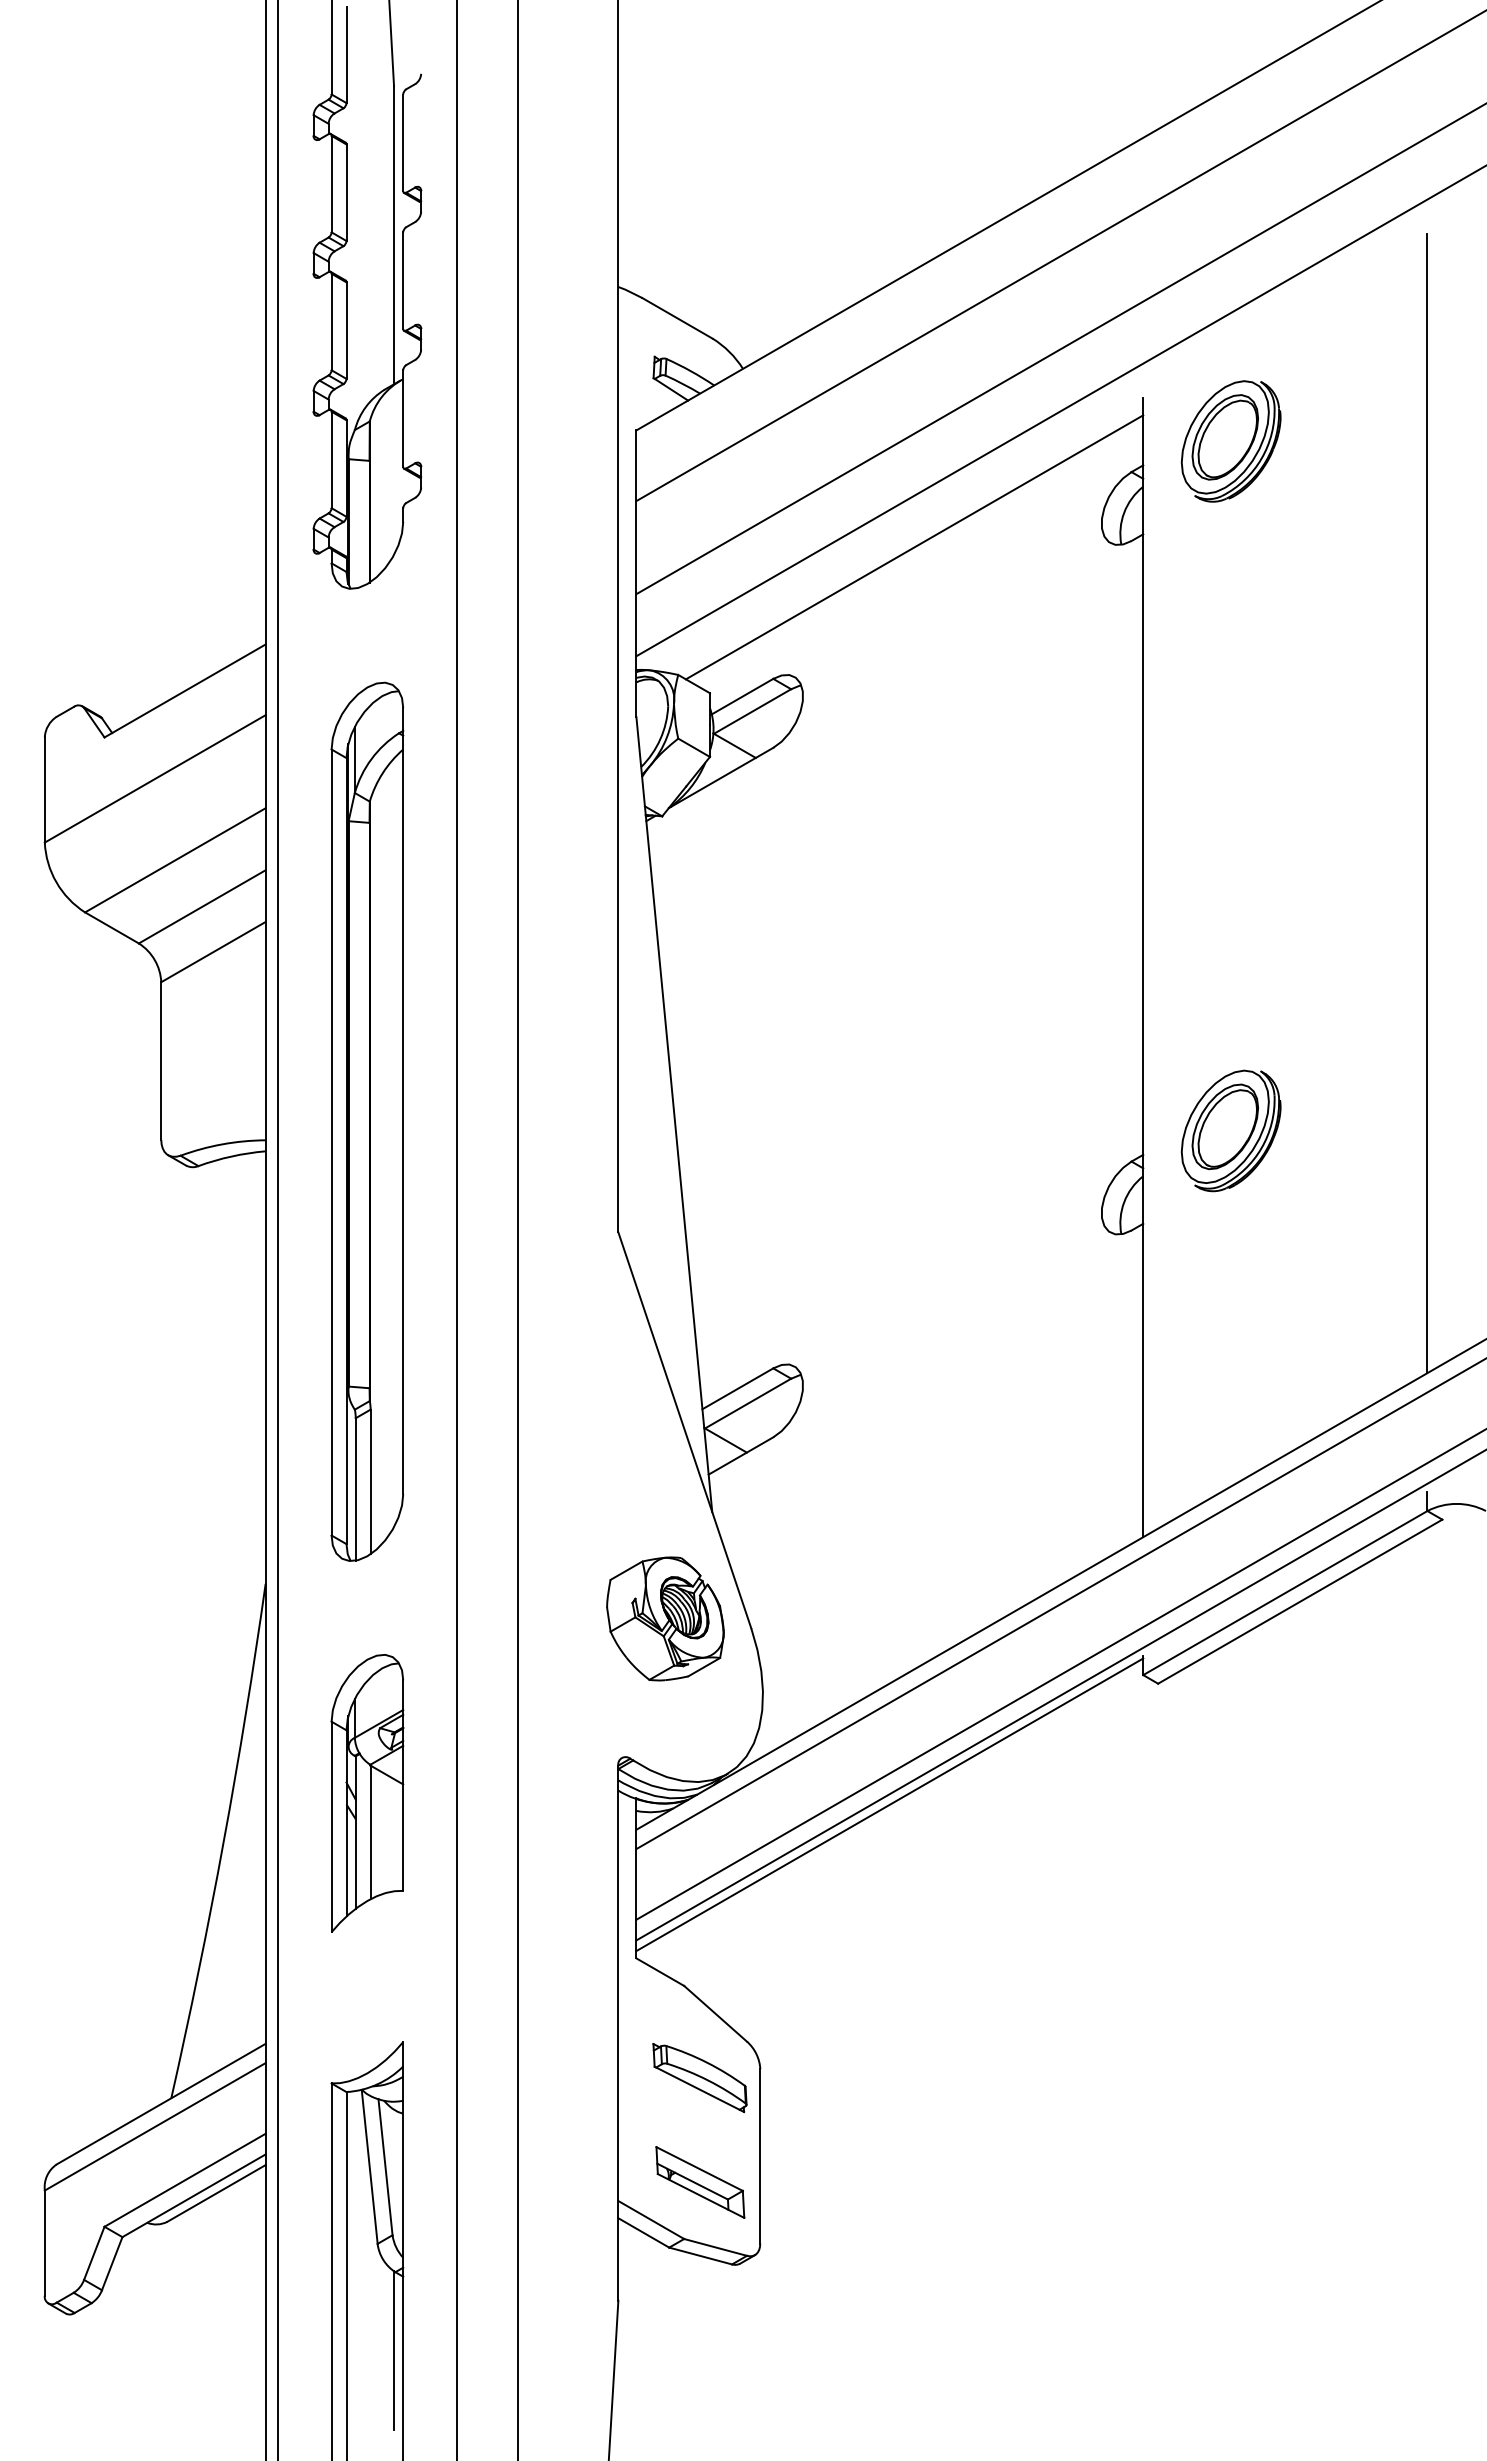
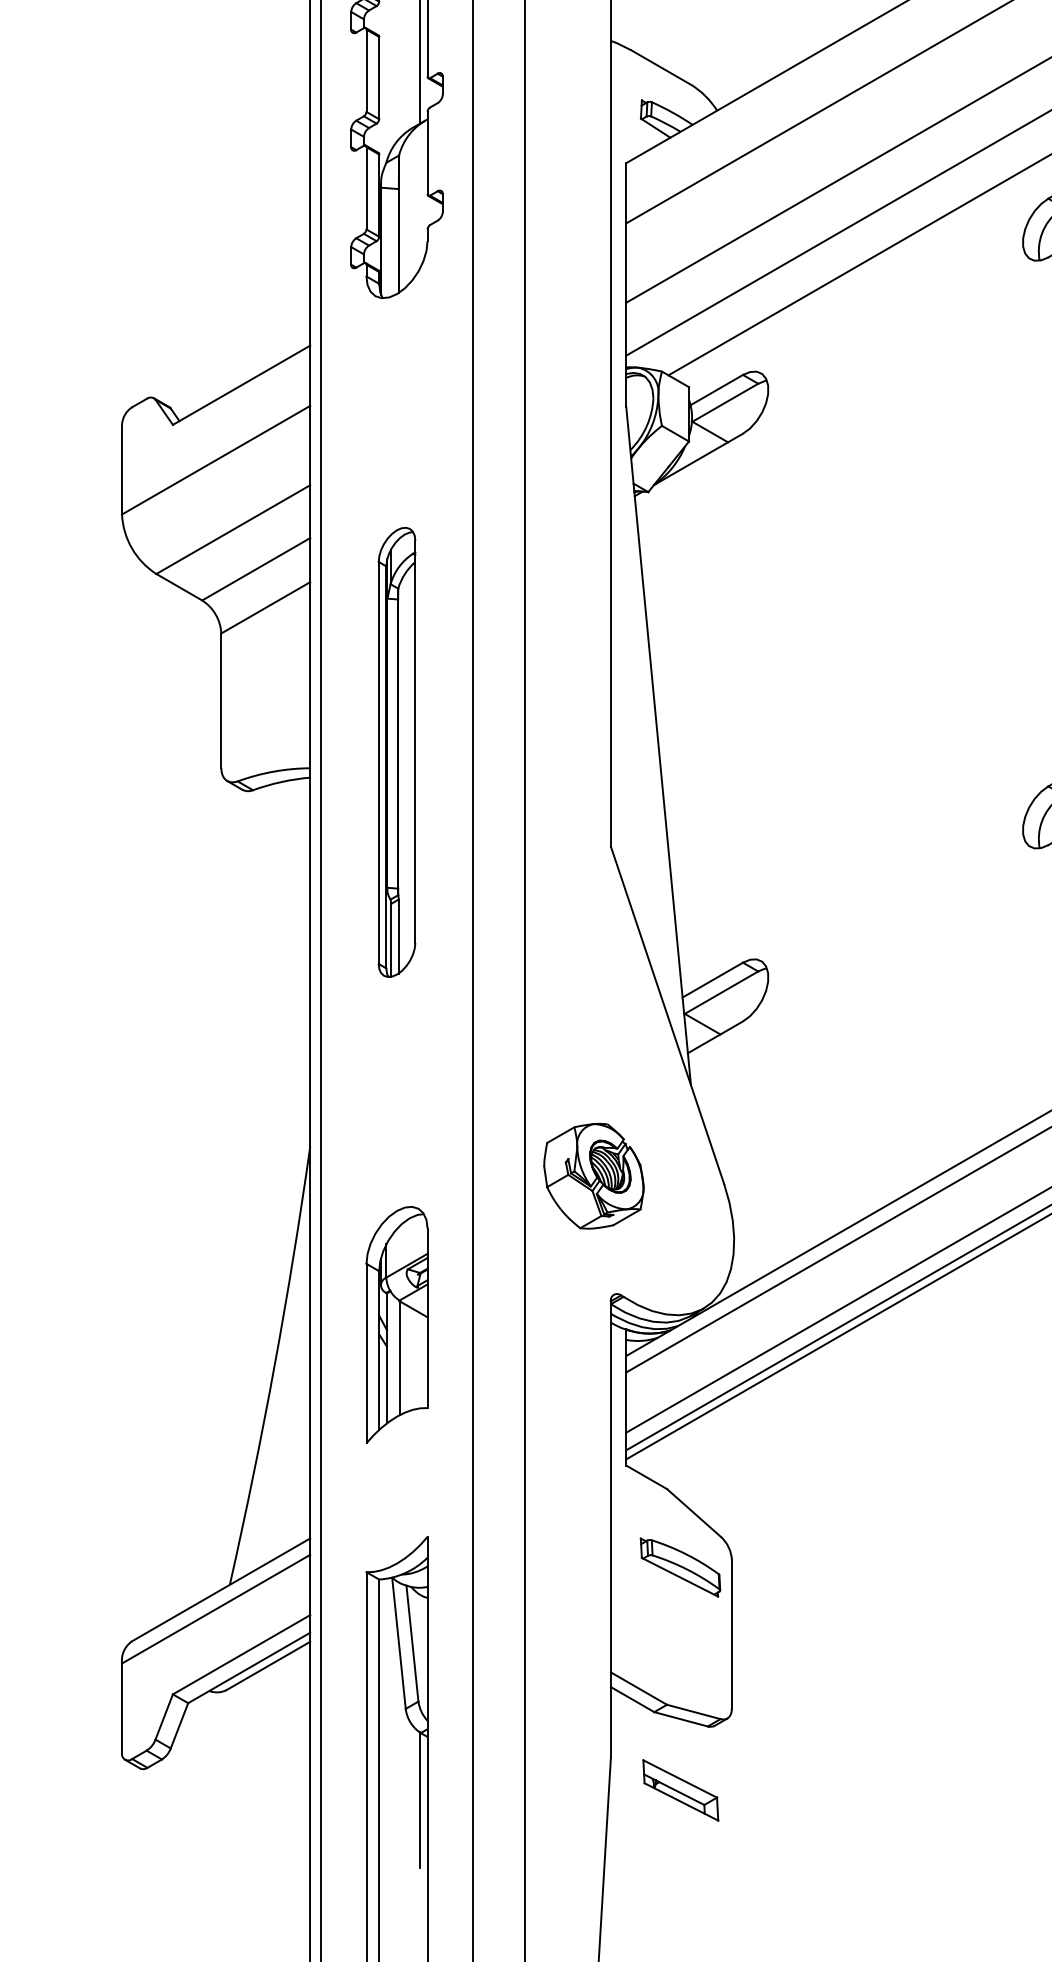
part: (367, 1121) -> (397, 752), size x0.6
part: (665, 1618) -> (593, 1175), moved
part: (700, 2182) -> (680, 1790), moved

